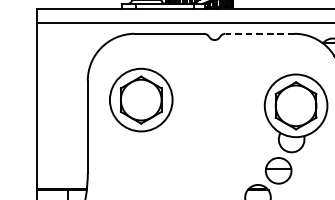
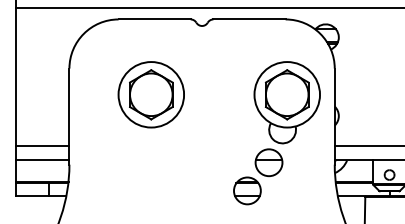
line: (259, 33) -> (249, 19), dashed -> solid
part: (140, 99) -> (150, 94), moved
line: (62, 154) -> (42, 145), added
line: (62, 168) -> (42, 160), added

